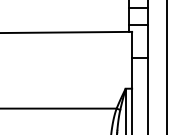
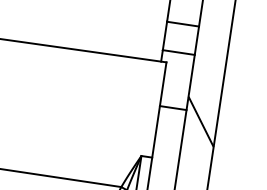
hatch: (157, 63) -> (201, 121), added

